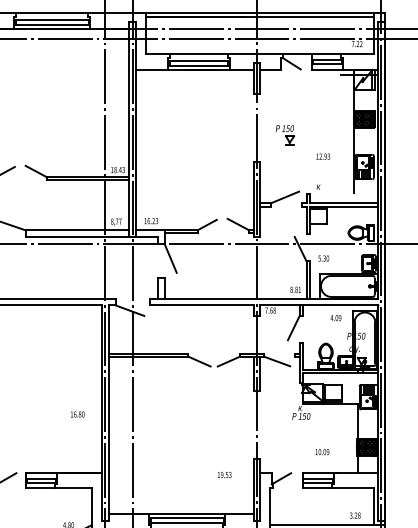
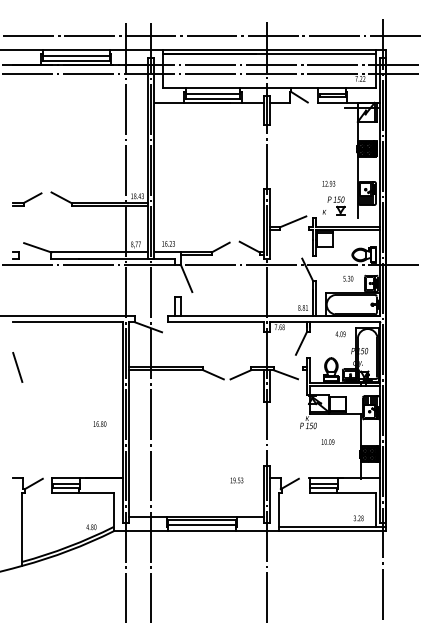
part: (285, 134) -> (336, 205), moved
text: (323, 258) -> (348, 278), moved
text: (321, 451) -> (327, 441), moved

